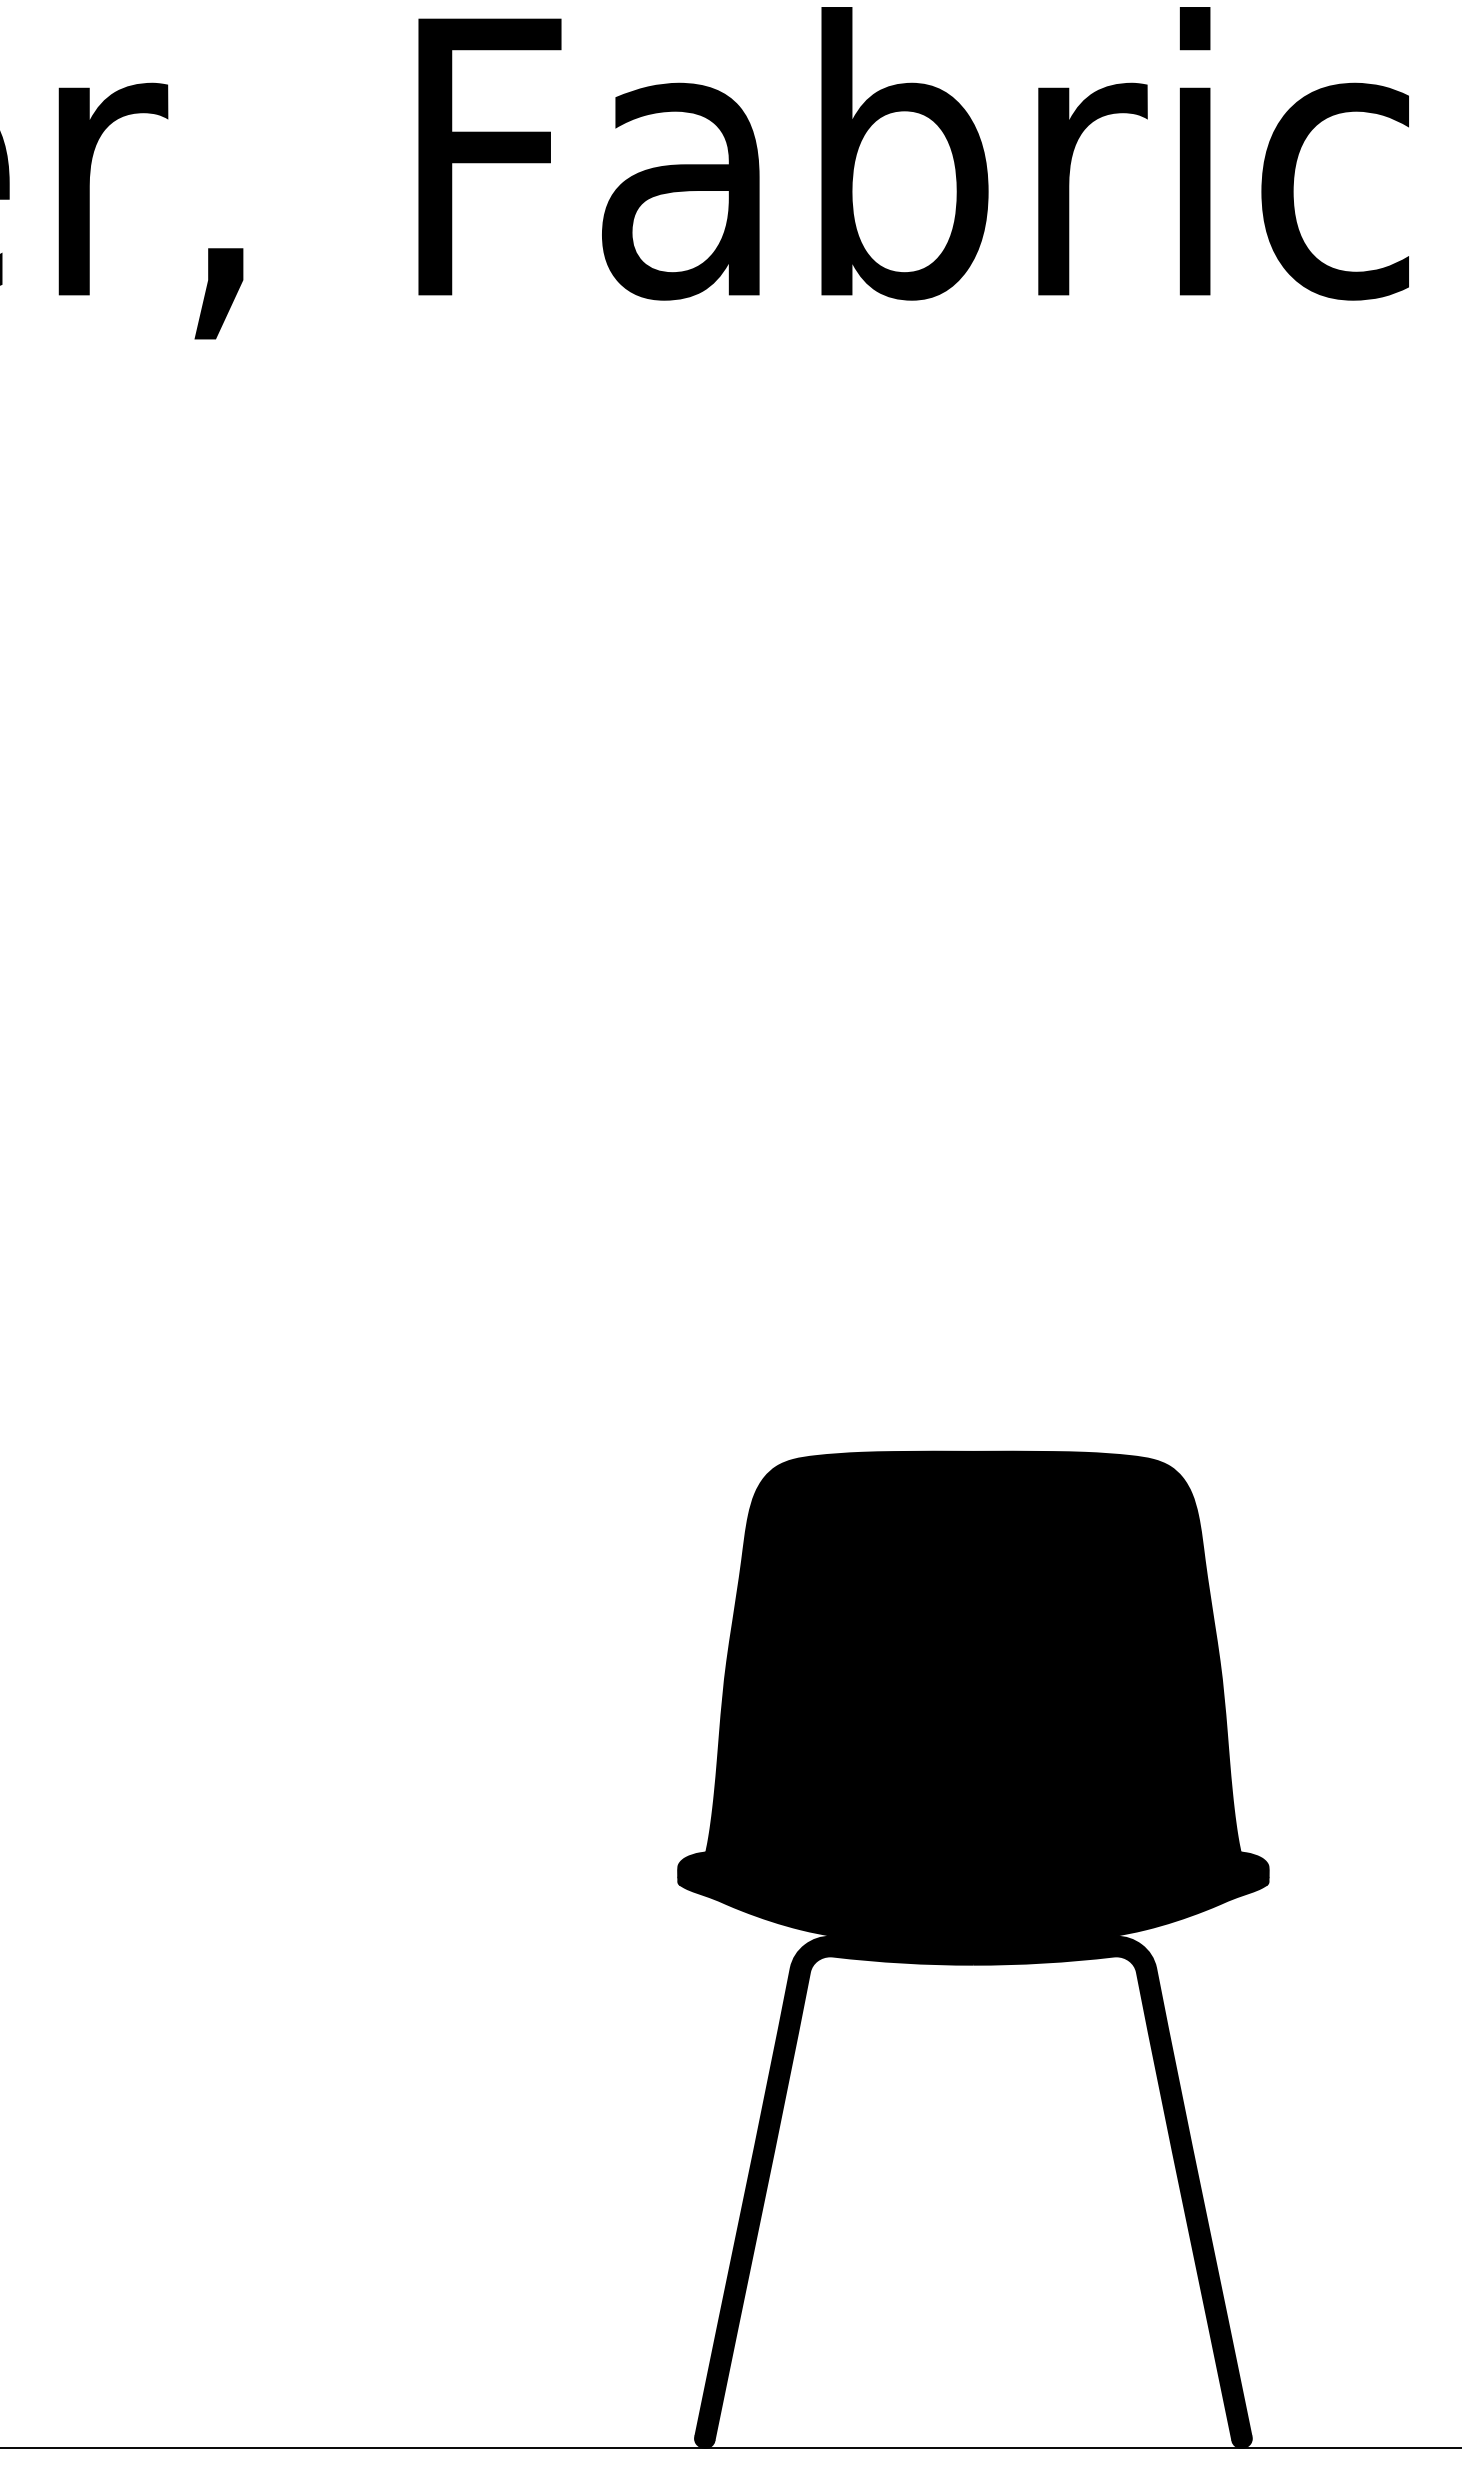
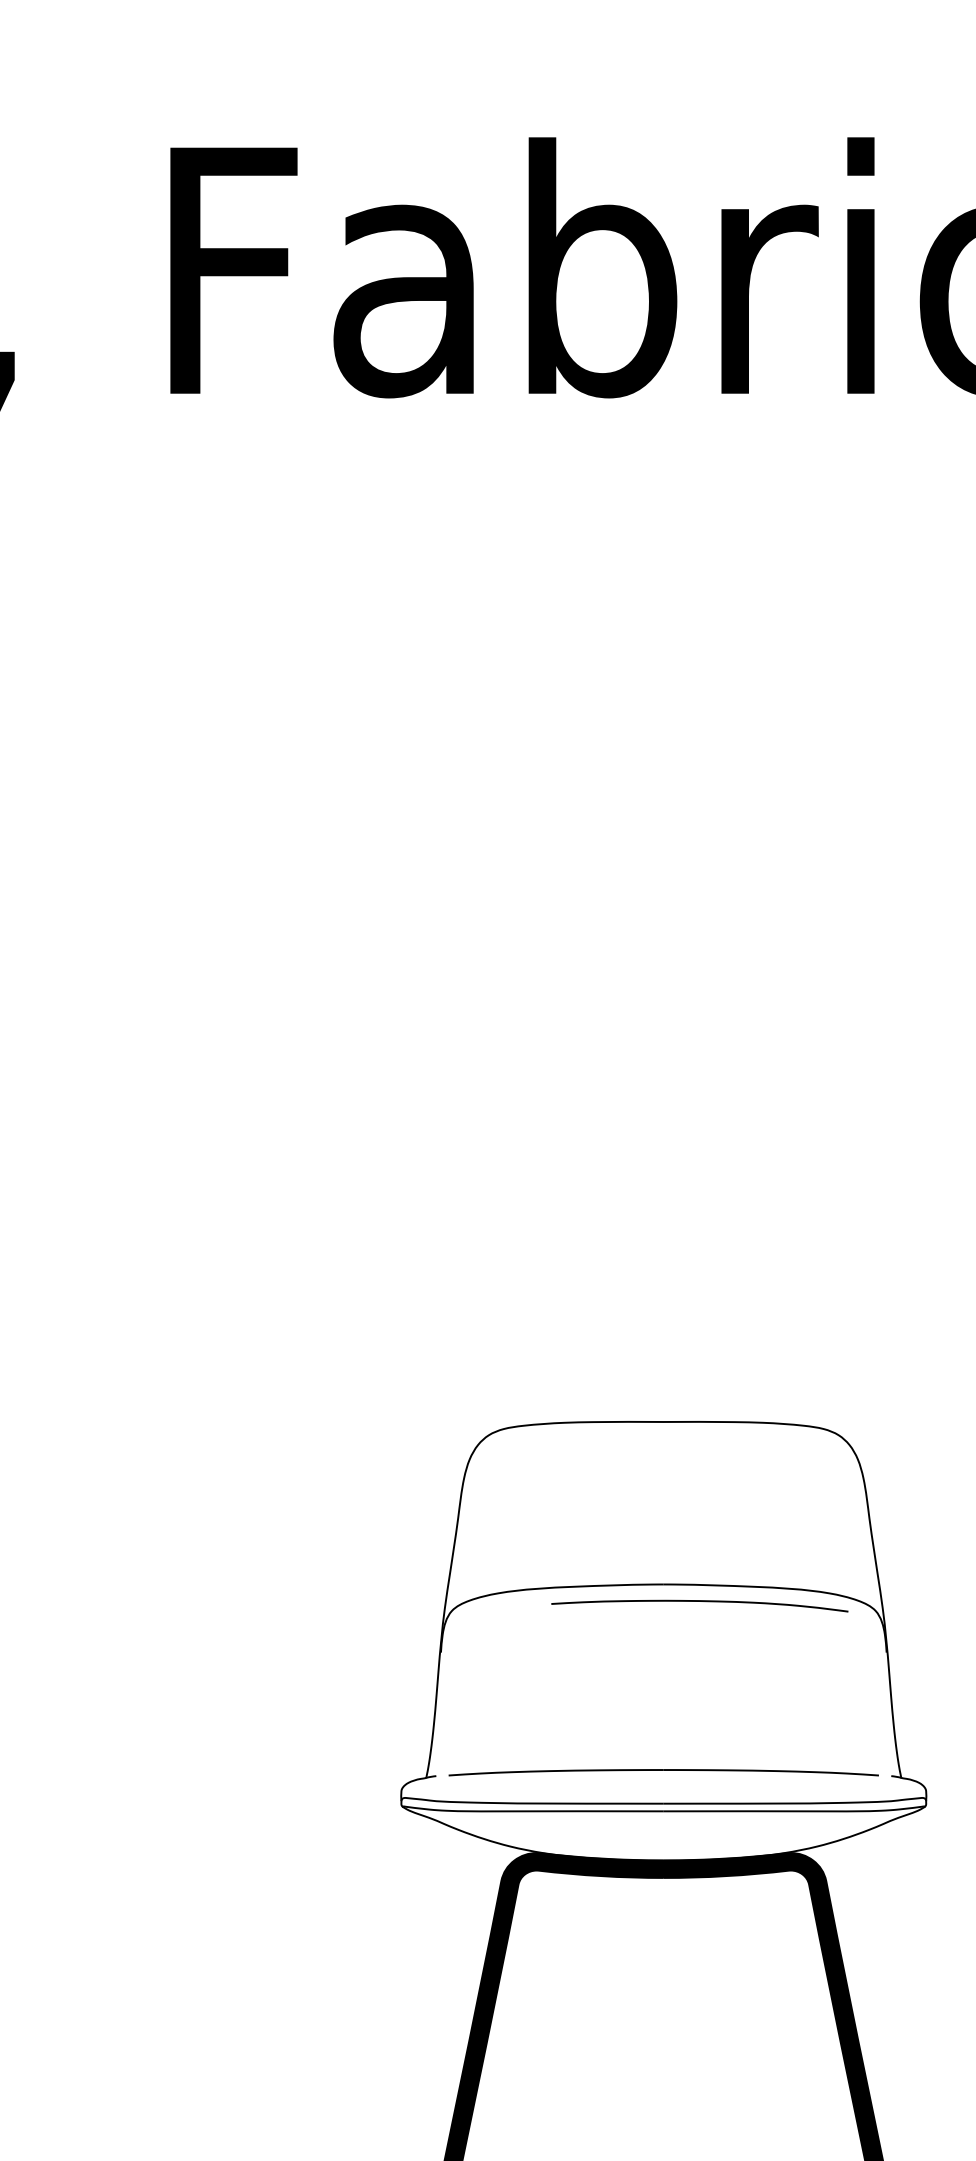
fill: (973, 1698) -> (663, 1641), removed

